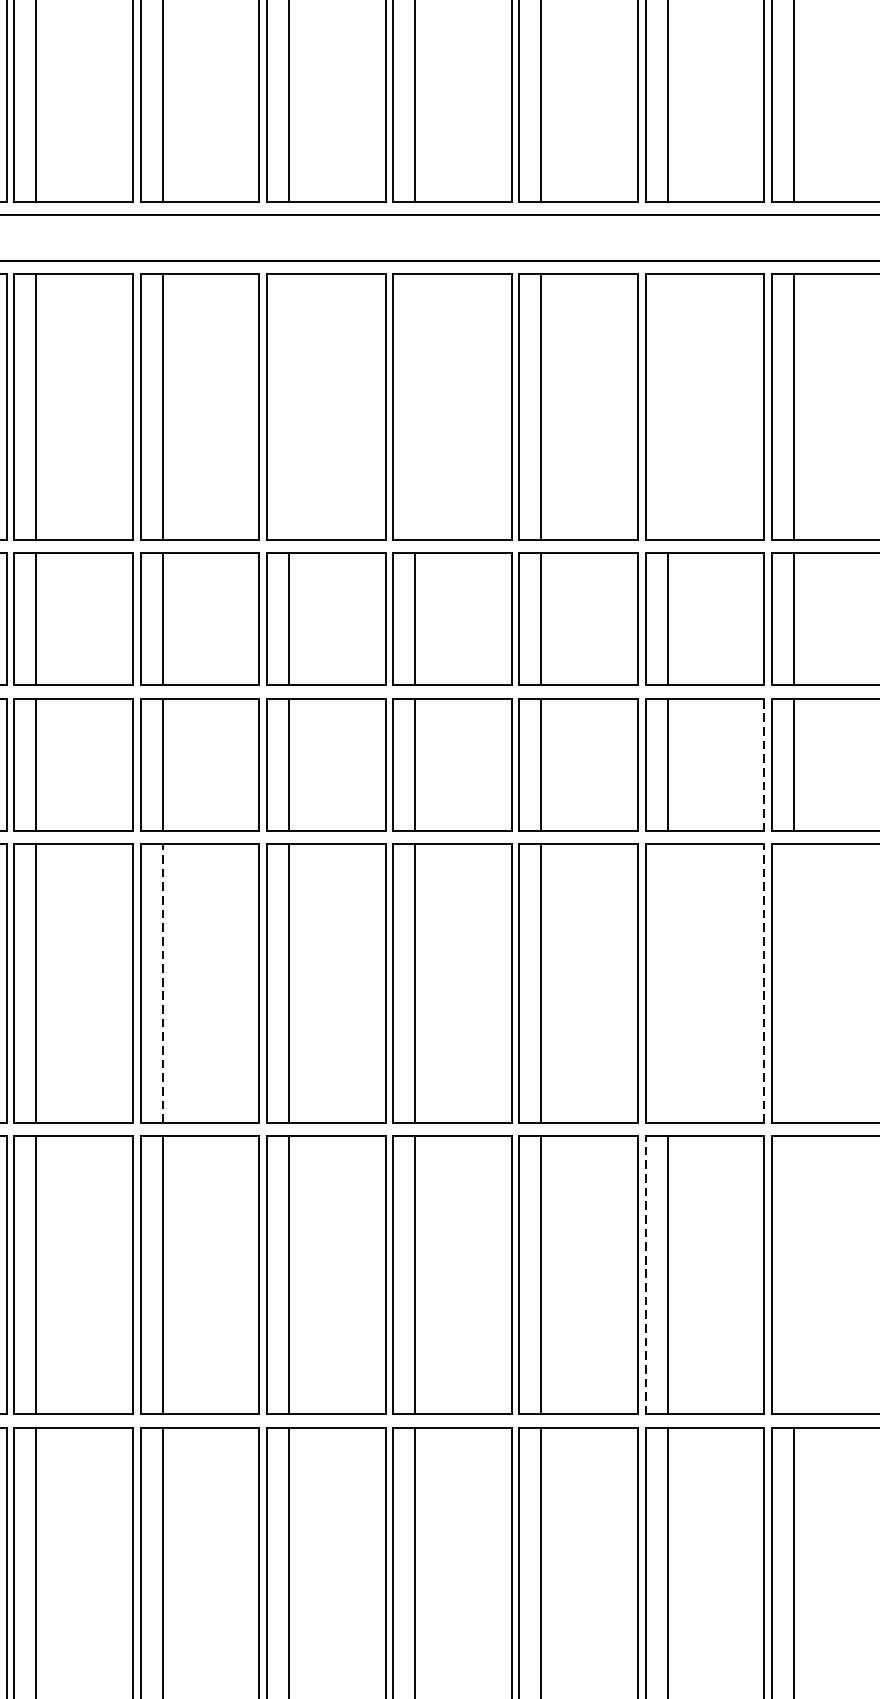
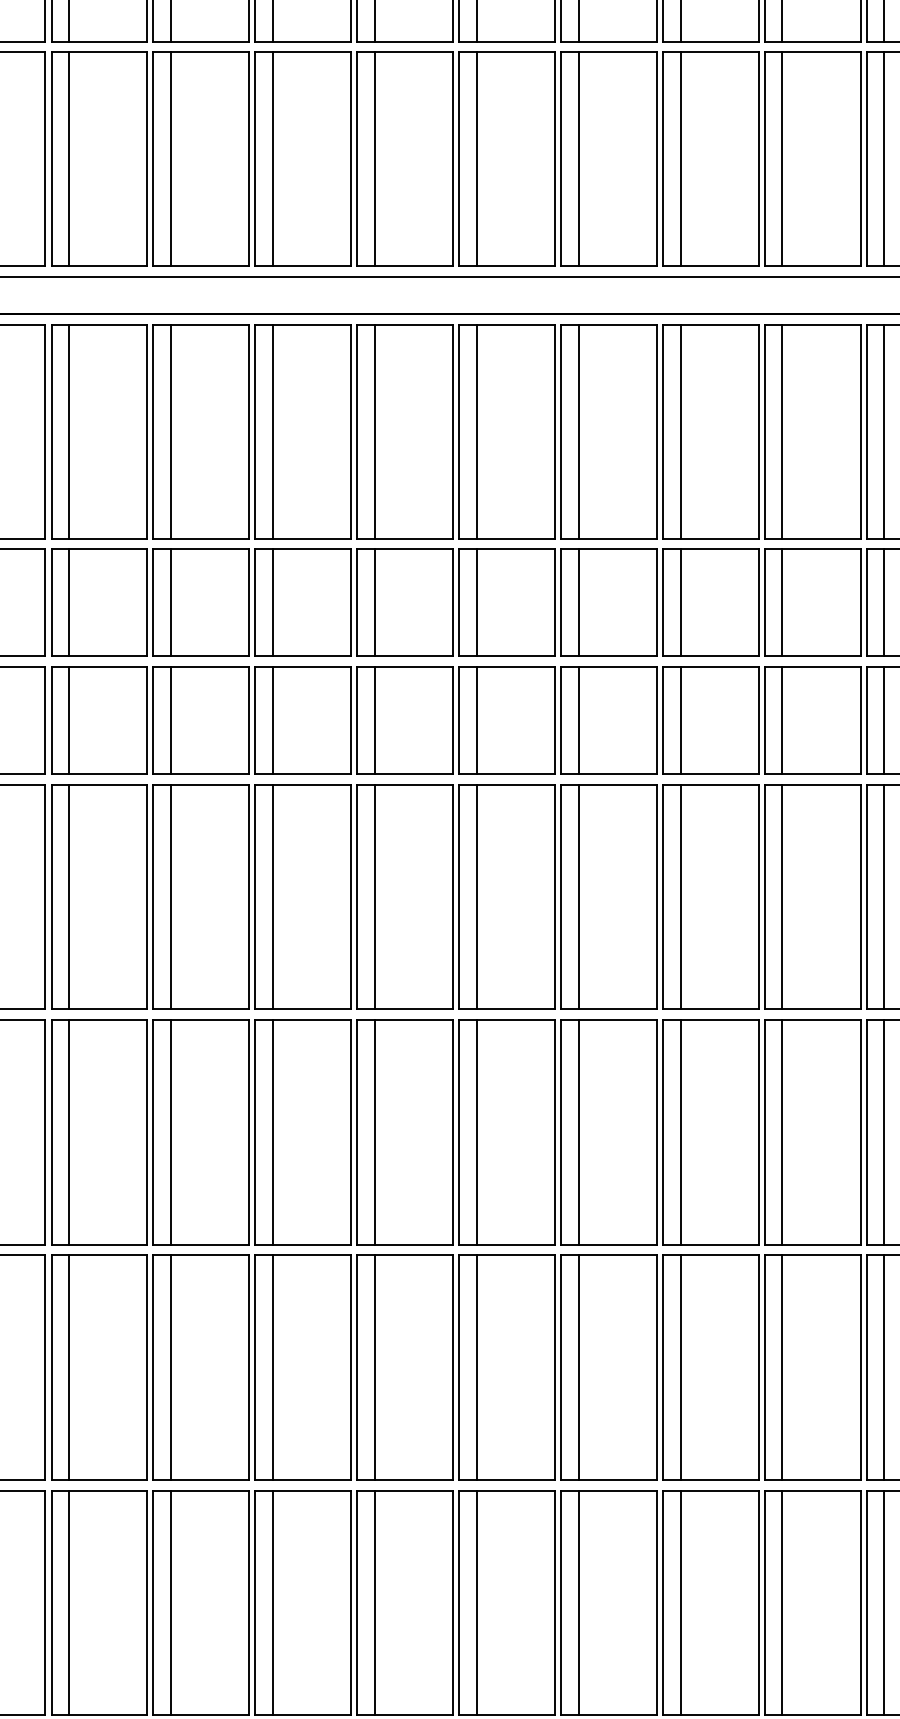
line: (289, 406) -> (171, 431), added
line: (414, 406) -> (272, 431), added
line: (667, 406) -> (476, 431), added
line: (763, 764) -> (554, 720), dashed -> solid
line: (162, 982) -> (69, 896), dashed -> solid
line: (667, 982) -> (476, 896), added
line: (763, 982) -> (554, 896), dashed -> solid
line: (793, 982) -> (578, 896), added
line: (646, 1274) -> (459, 1131), dashed -> solid
line: (793, 1275) -> (578, 1132), added

